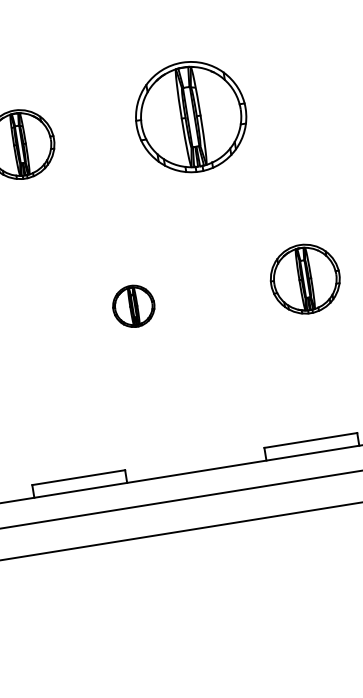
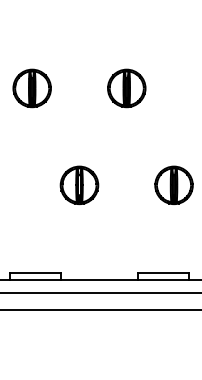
part: (190, 117) -> (126, 88), size x0.62
part: (133, 305) -> (79, 184), size x1.67

